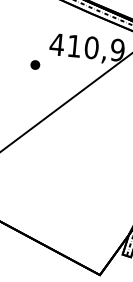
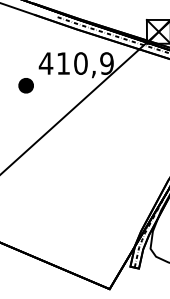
part: (35, 64) -> (26, 85), size x1.6

